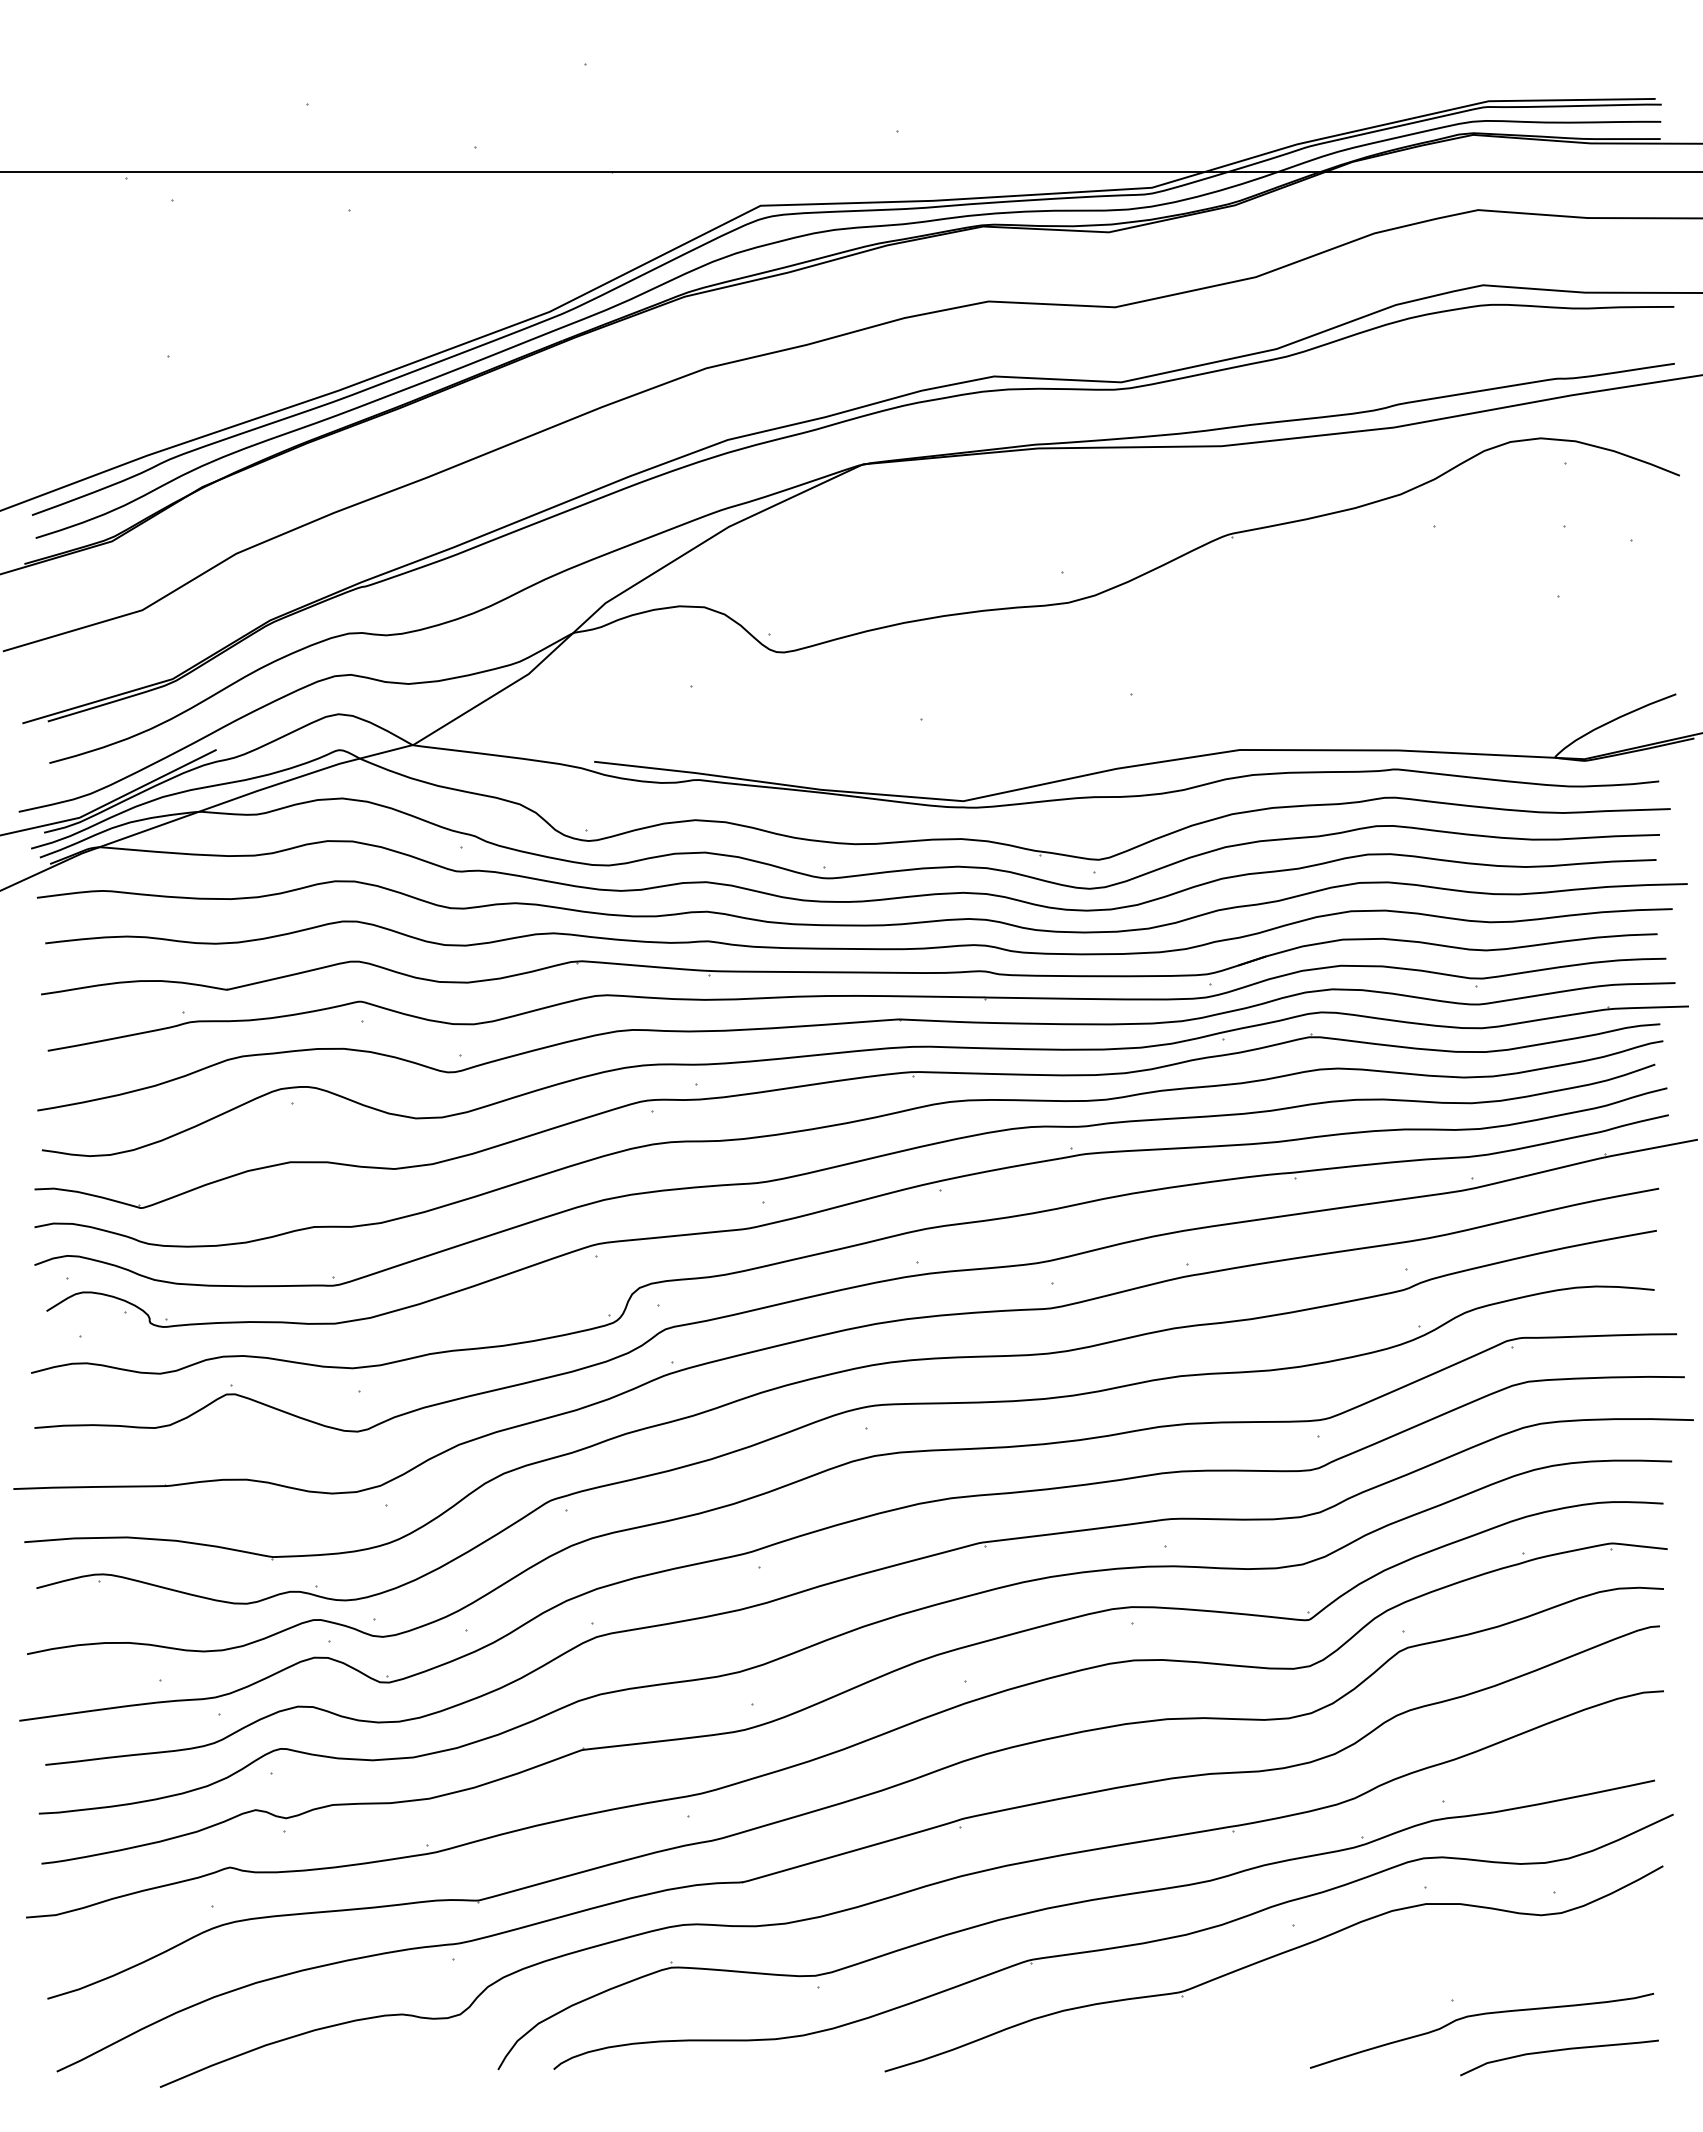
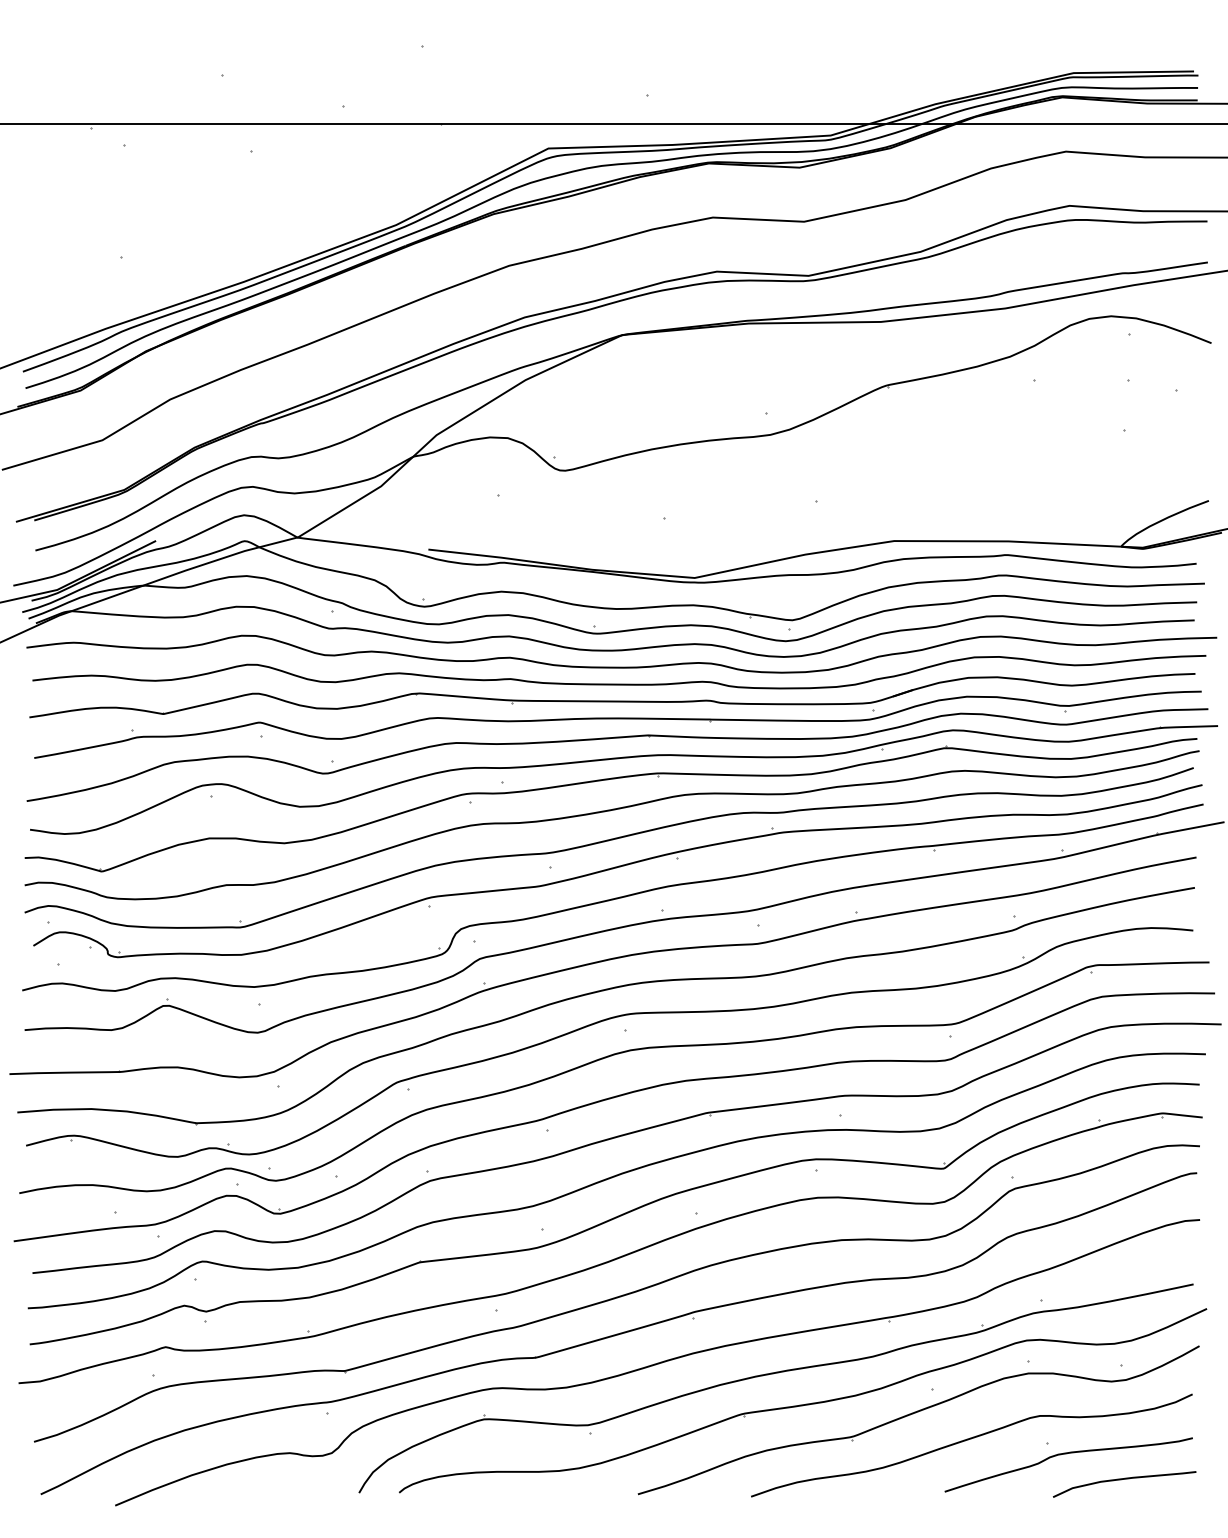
curve: (1345, 1995) -> (970, 1439), added

